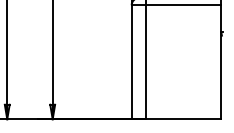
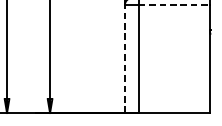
line: (183, 5) -> (174, 5), solid -> dashed
line: (131, 62) -> (124, 59), solid -> dashed

